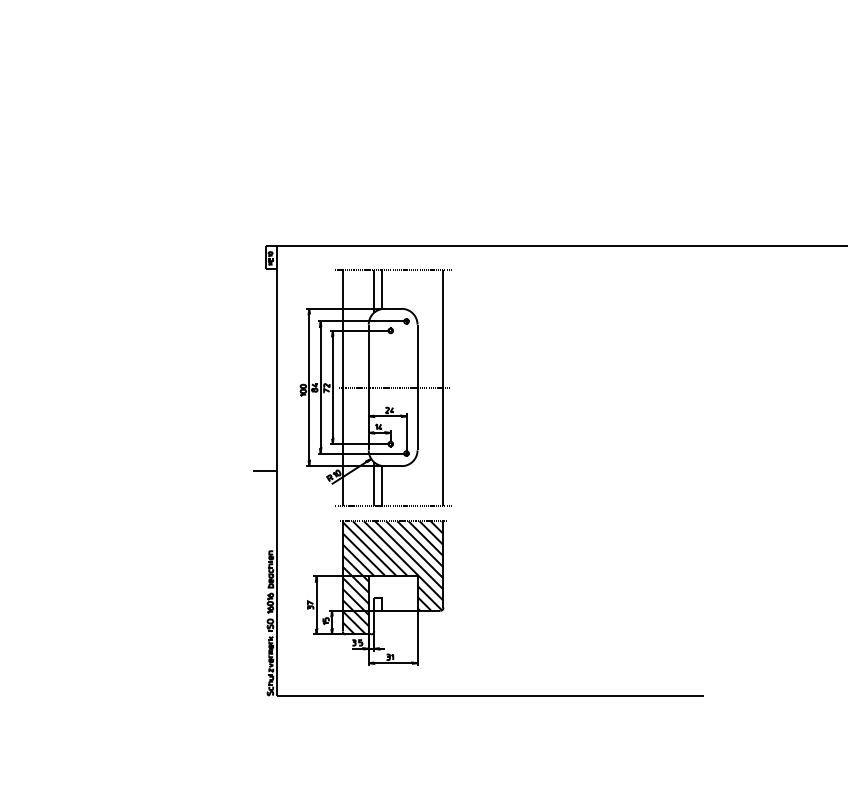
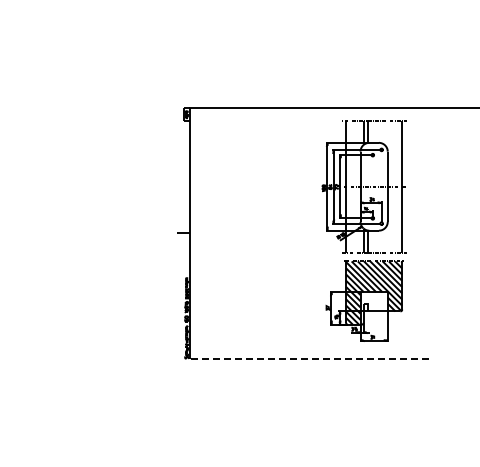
part: (374, 465) -> (363, 230), moved
line: (488, 696) -> (308, 359), solid -> dashed

